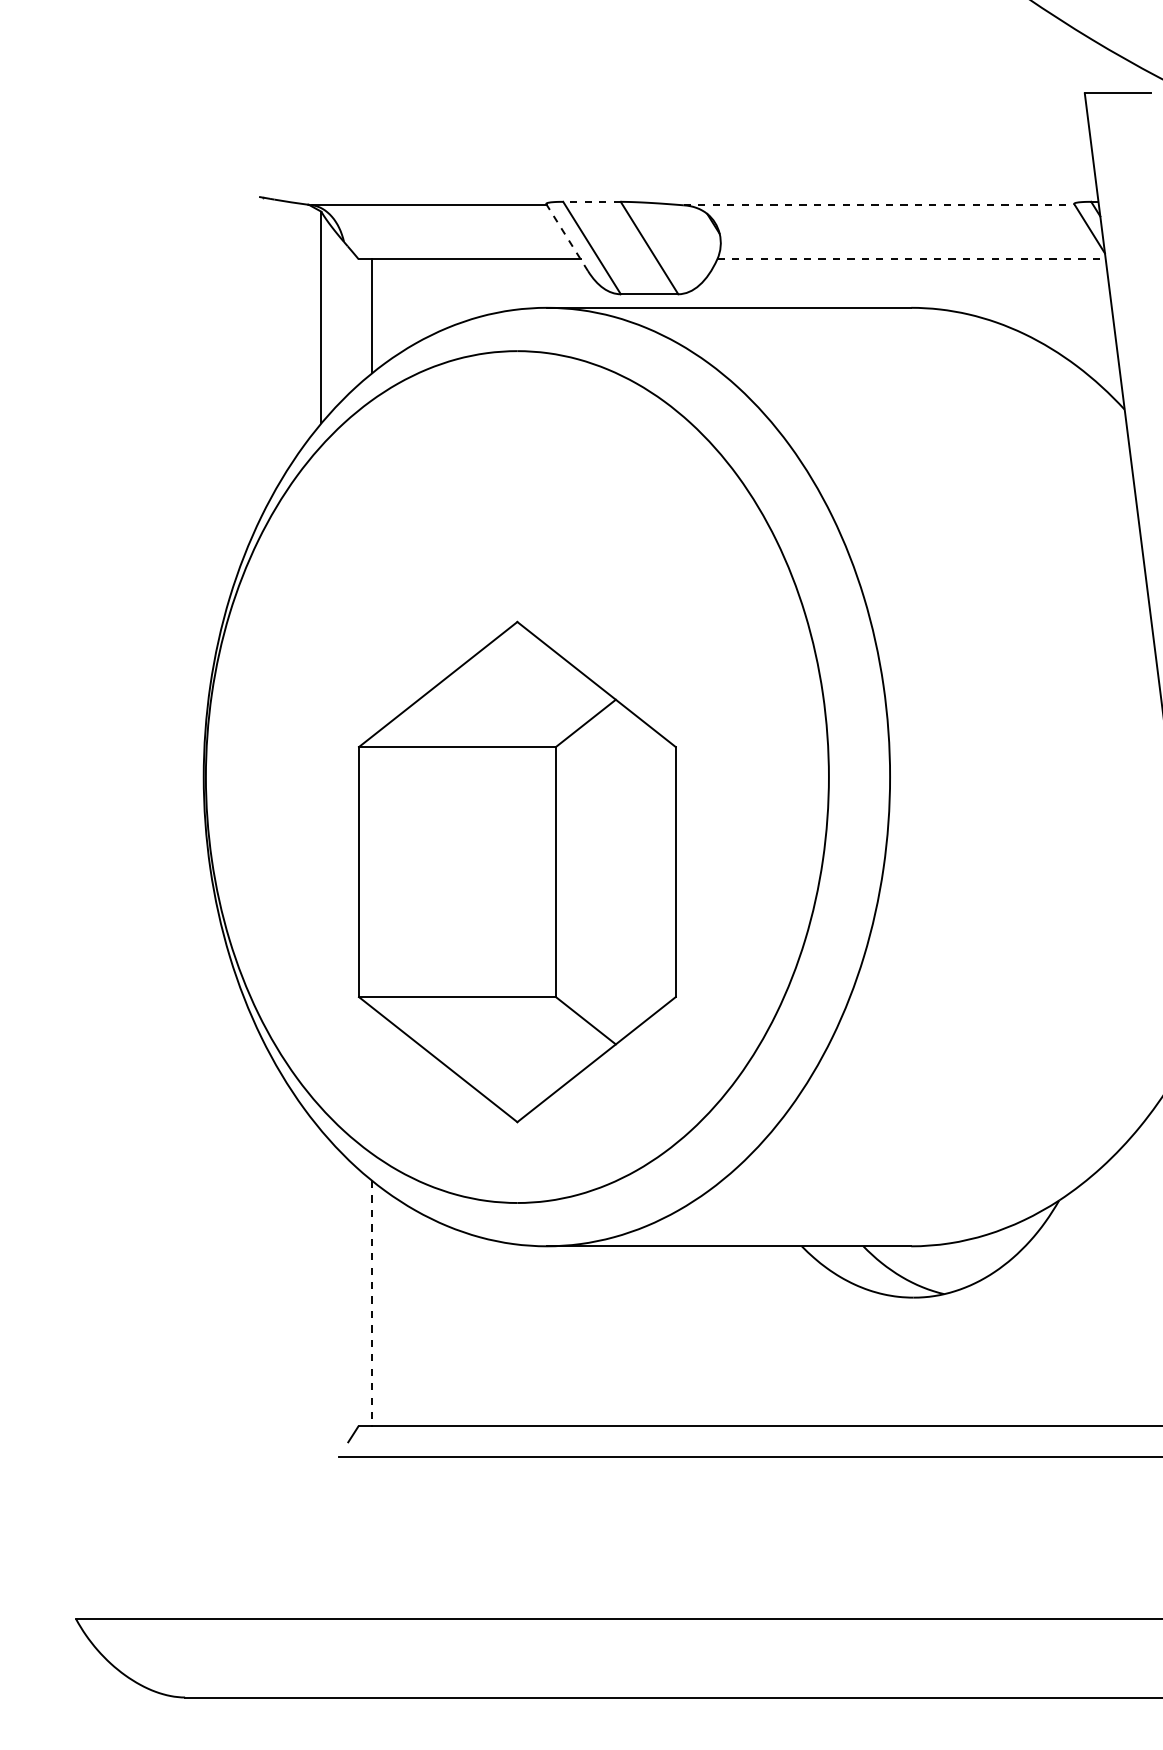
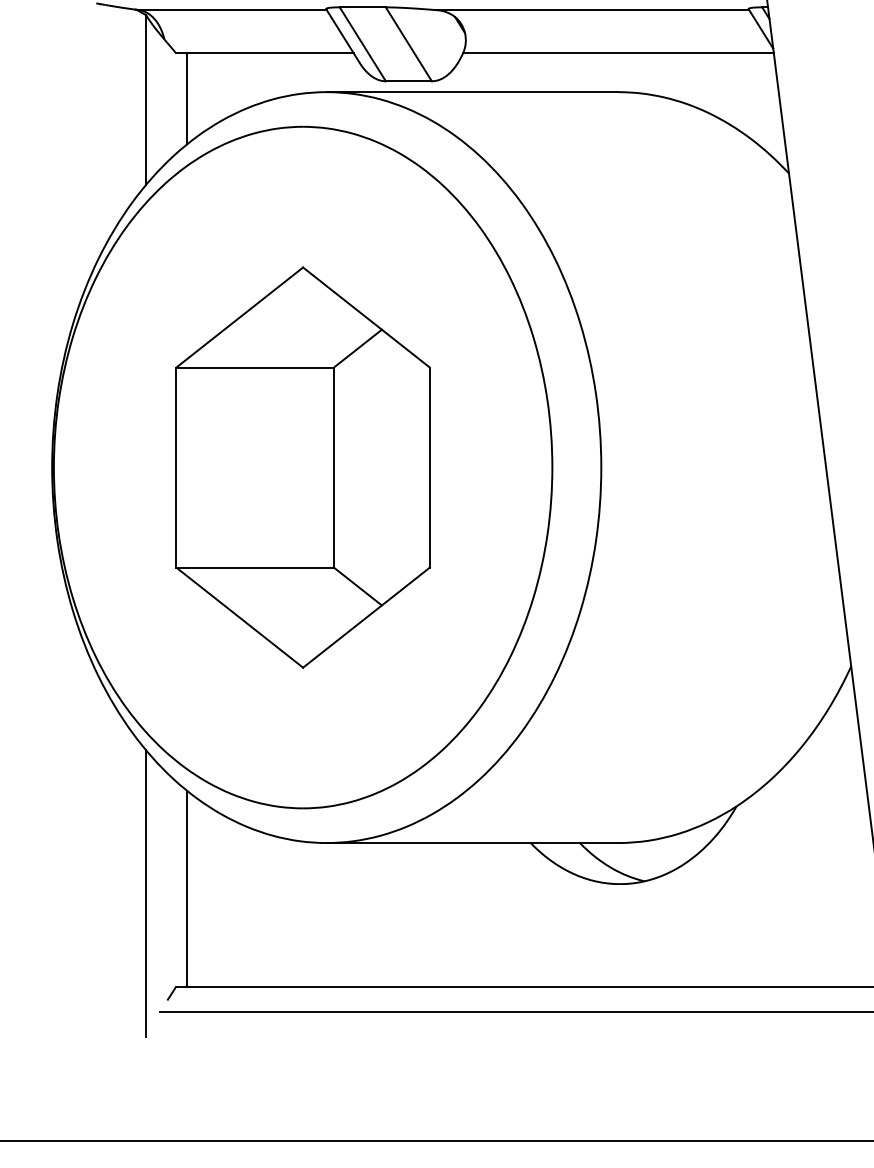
line: (592, 201) -> (363, 7), dashed -> solid
line: (879, 205) -> (592, 10), dashed -> solid
line: (566, 237) -> (342, 35), dashed -> solid
line: (912, 259) -> (619, 53), dashed -> solid
part: (517, 871) -> (303, 467), moved
line: (372, 1303) -> (187, 888), dashed -> solid
line: (321, 1309) -> (146, 893), added

